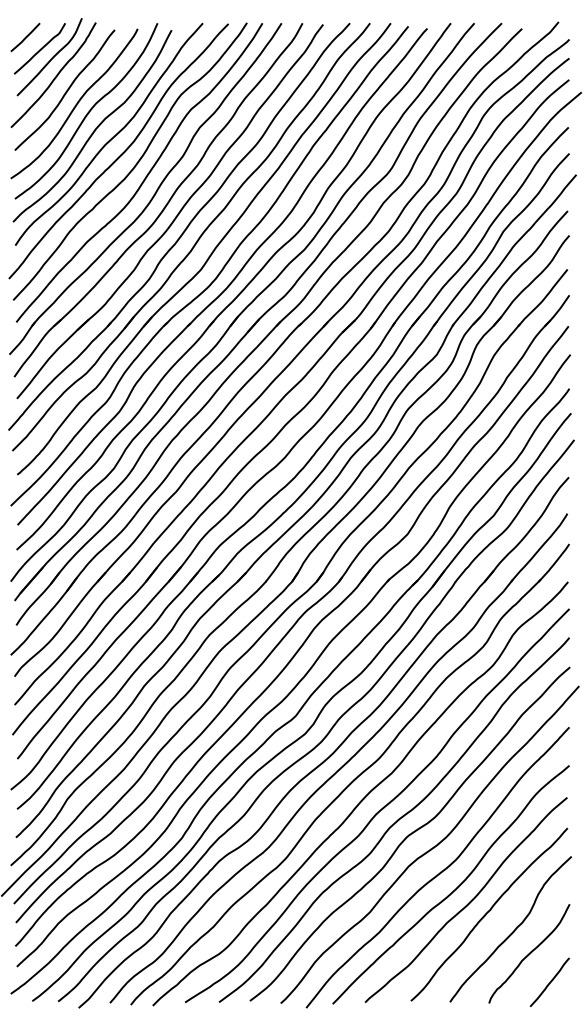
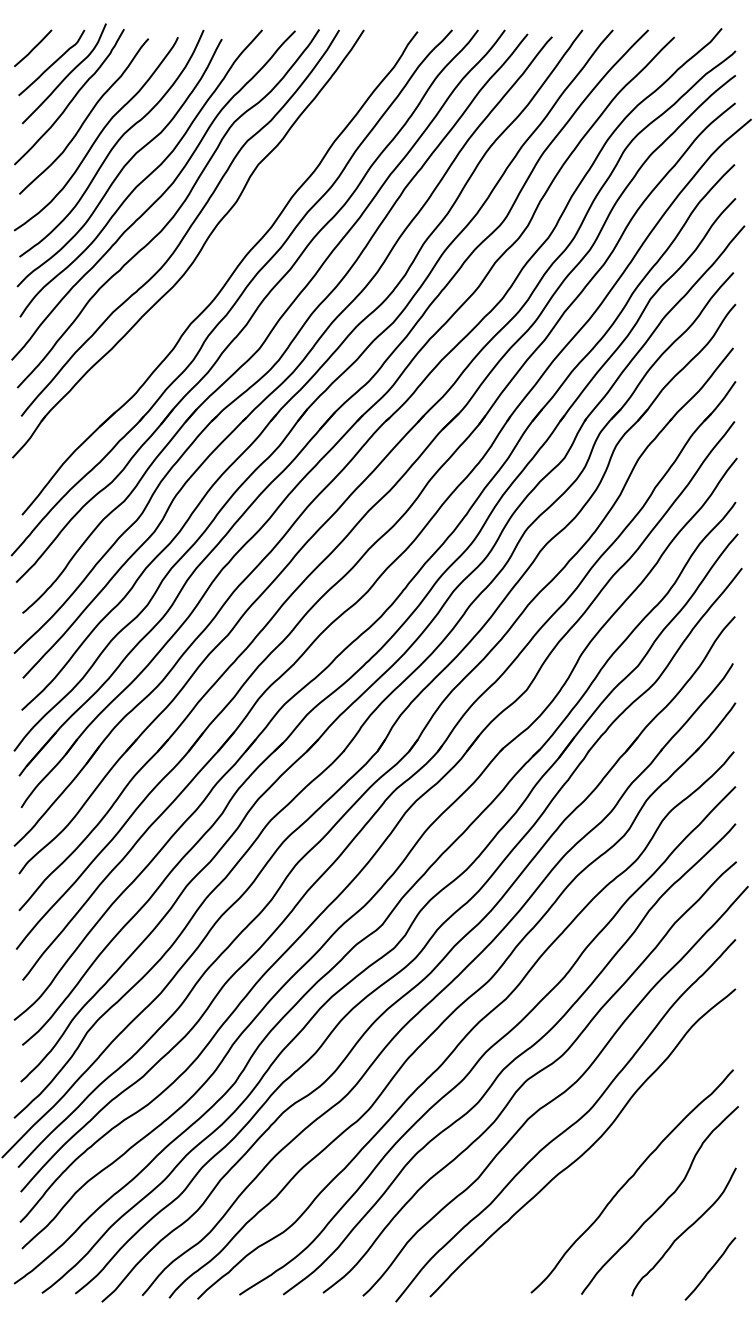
part: (165, 204) -> (213, 264), removed
curve: (468, 902) -> (605, 1165), removed

